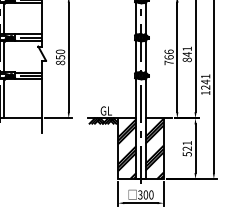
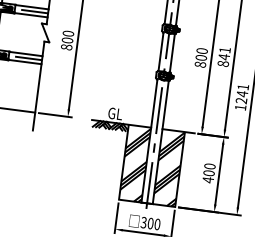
text: (60, 57) -> (67, 40), 850 -> 800
text: (168, 57) -> (200, 57), 766 -> 800
text: (186, 148) -> (208, 172), 521 -> 400

